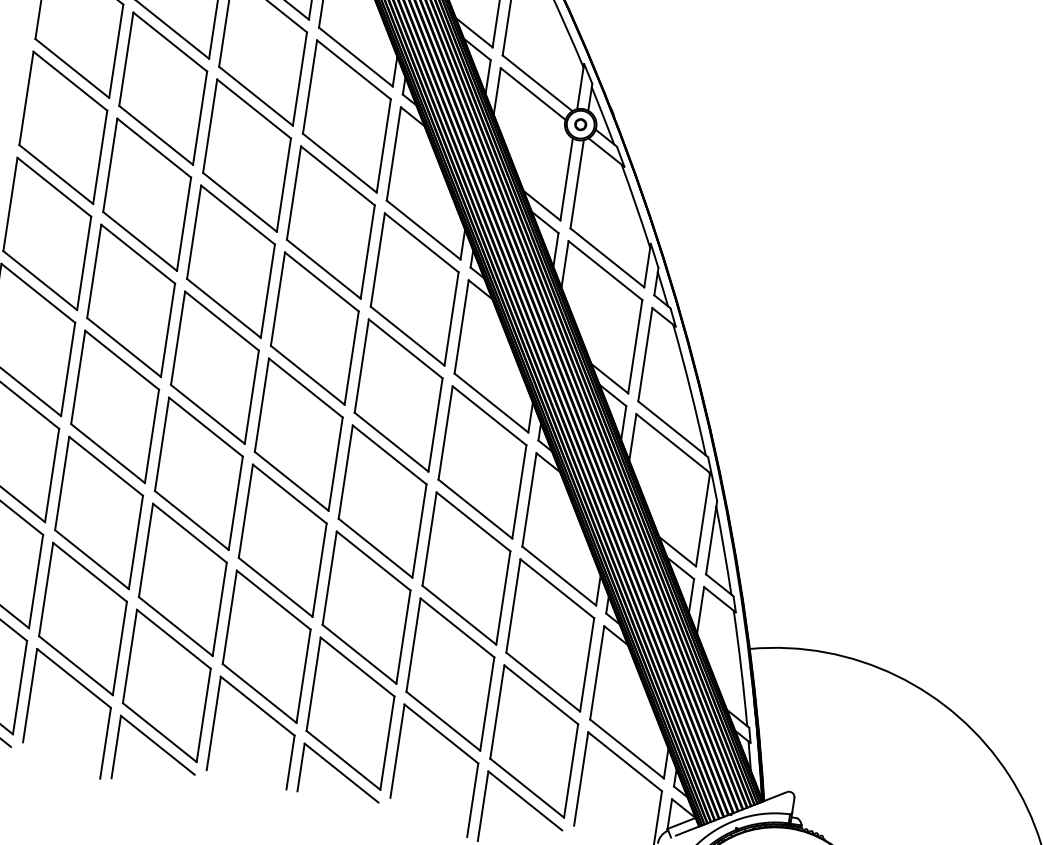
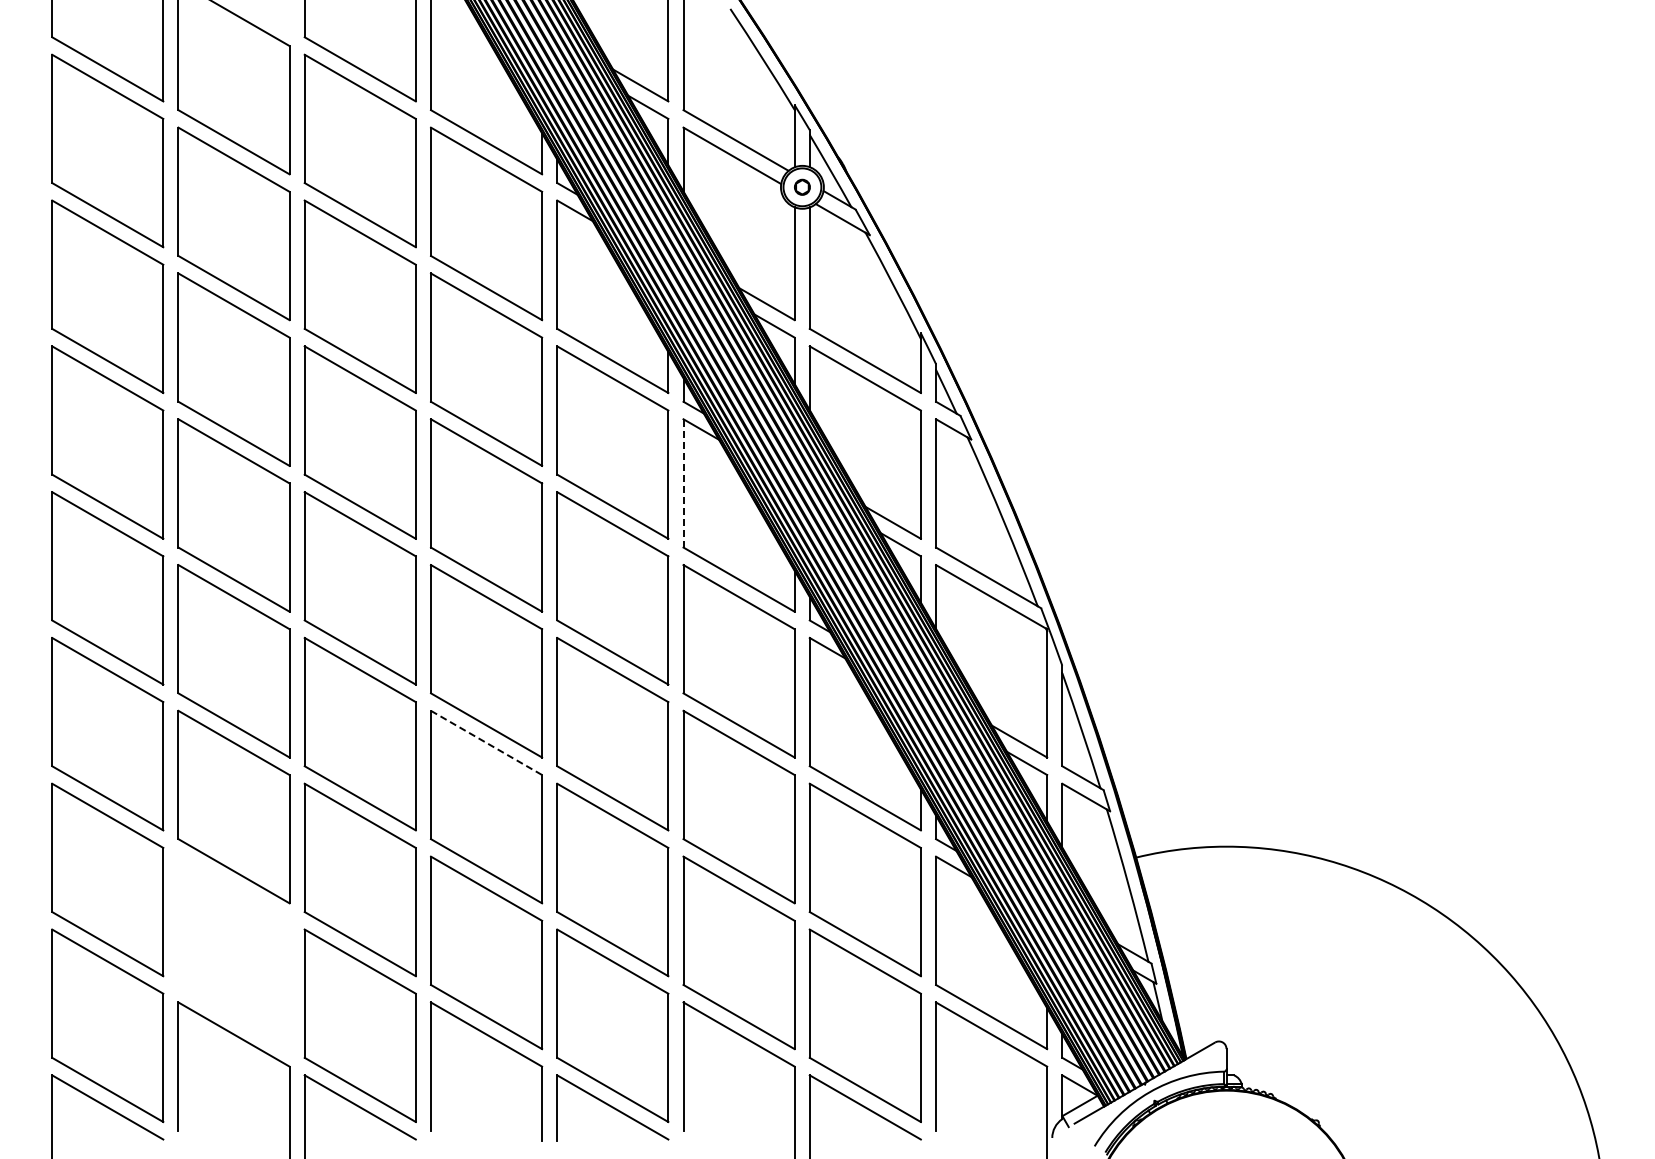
line: (461, 326) -> (683, 482), solid -> dashed
line: (289, 494) -> (486, 743), solid -> dashed
part: (82, 618) -> (233, 952), removed

